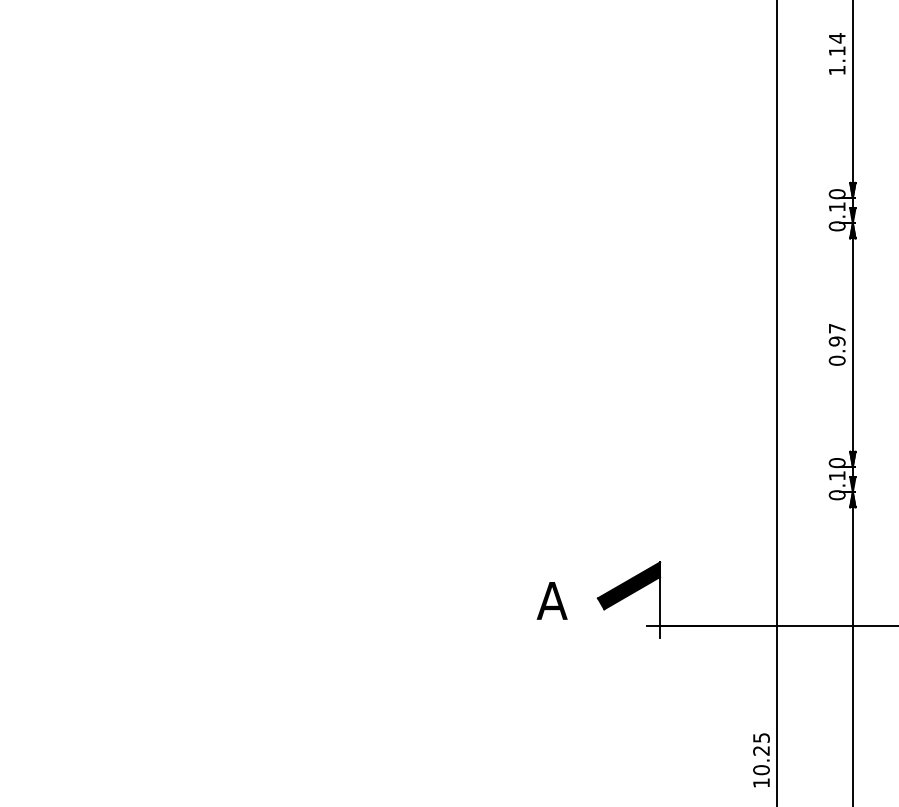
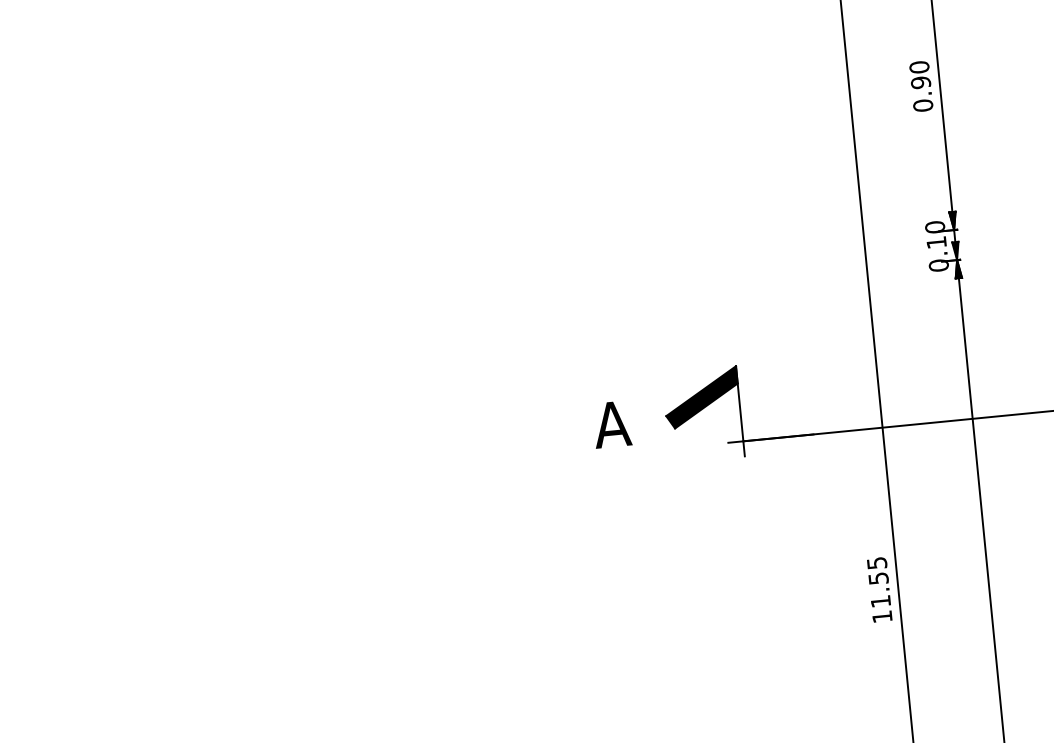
text: (836, 328) -> (918, 67), 0.97 -> 0.90
text: (761, 760) -> (879, 590), 10.25 -> 11.55

